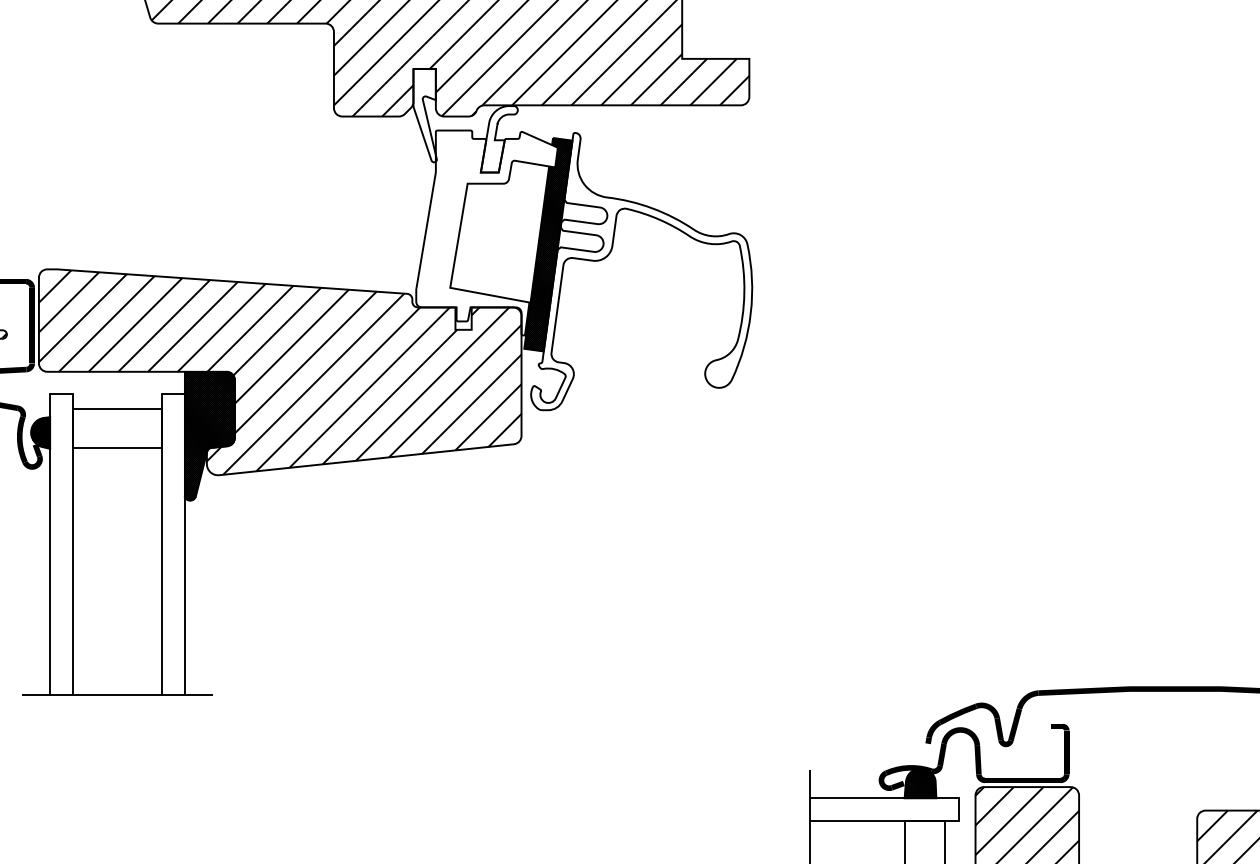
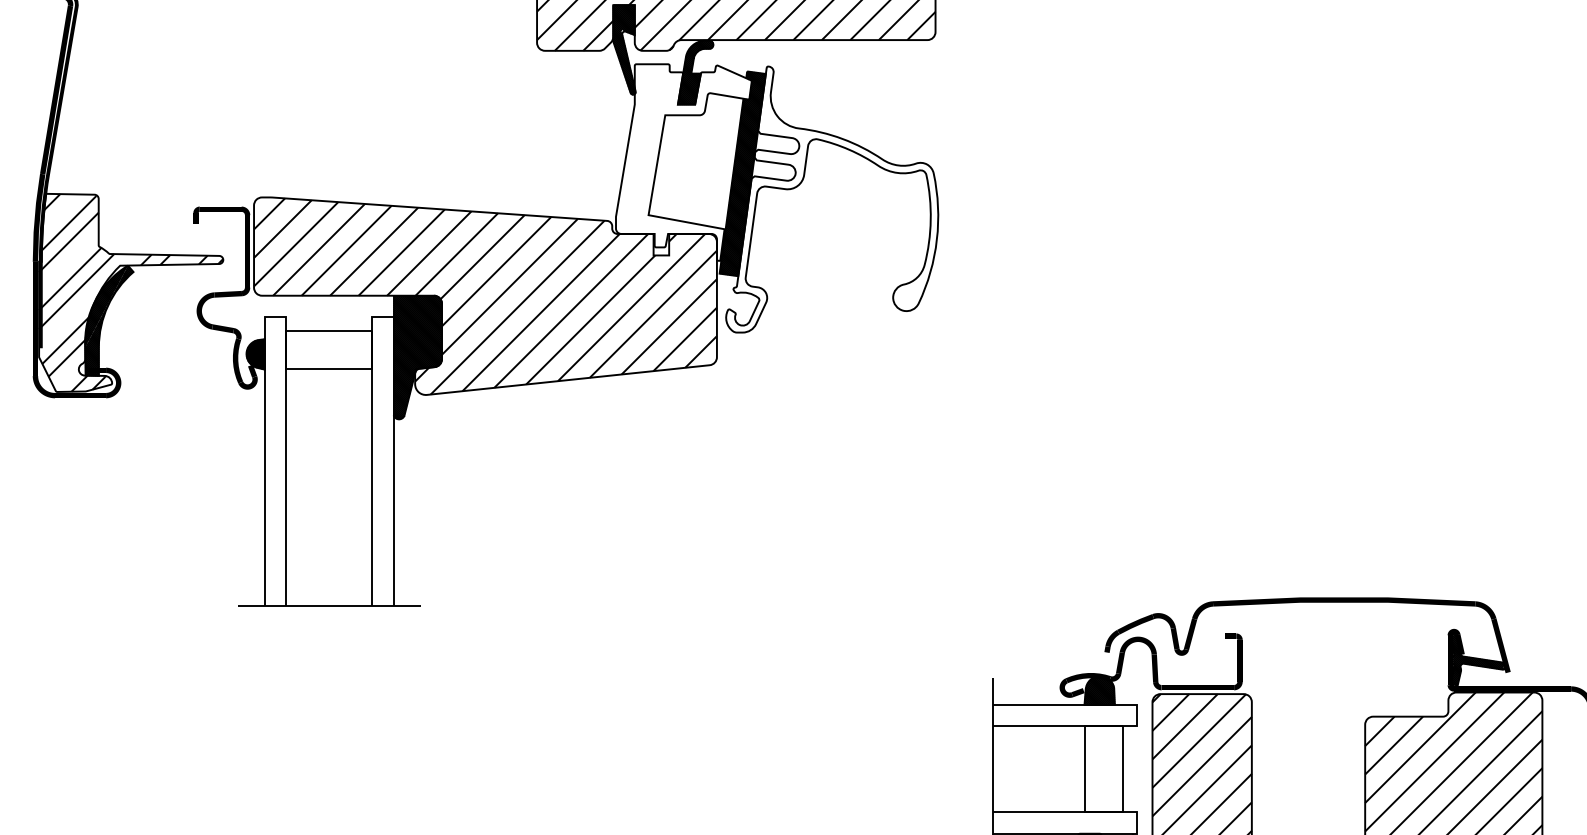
hatch: (425, 115) -> (624, 49), added
hatch: (499, 139) -> (695, 72), added

